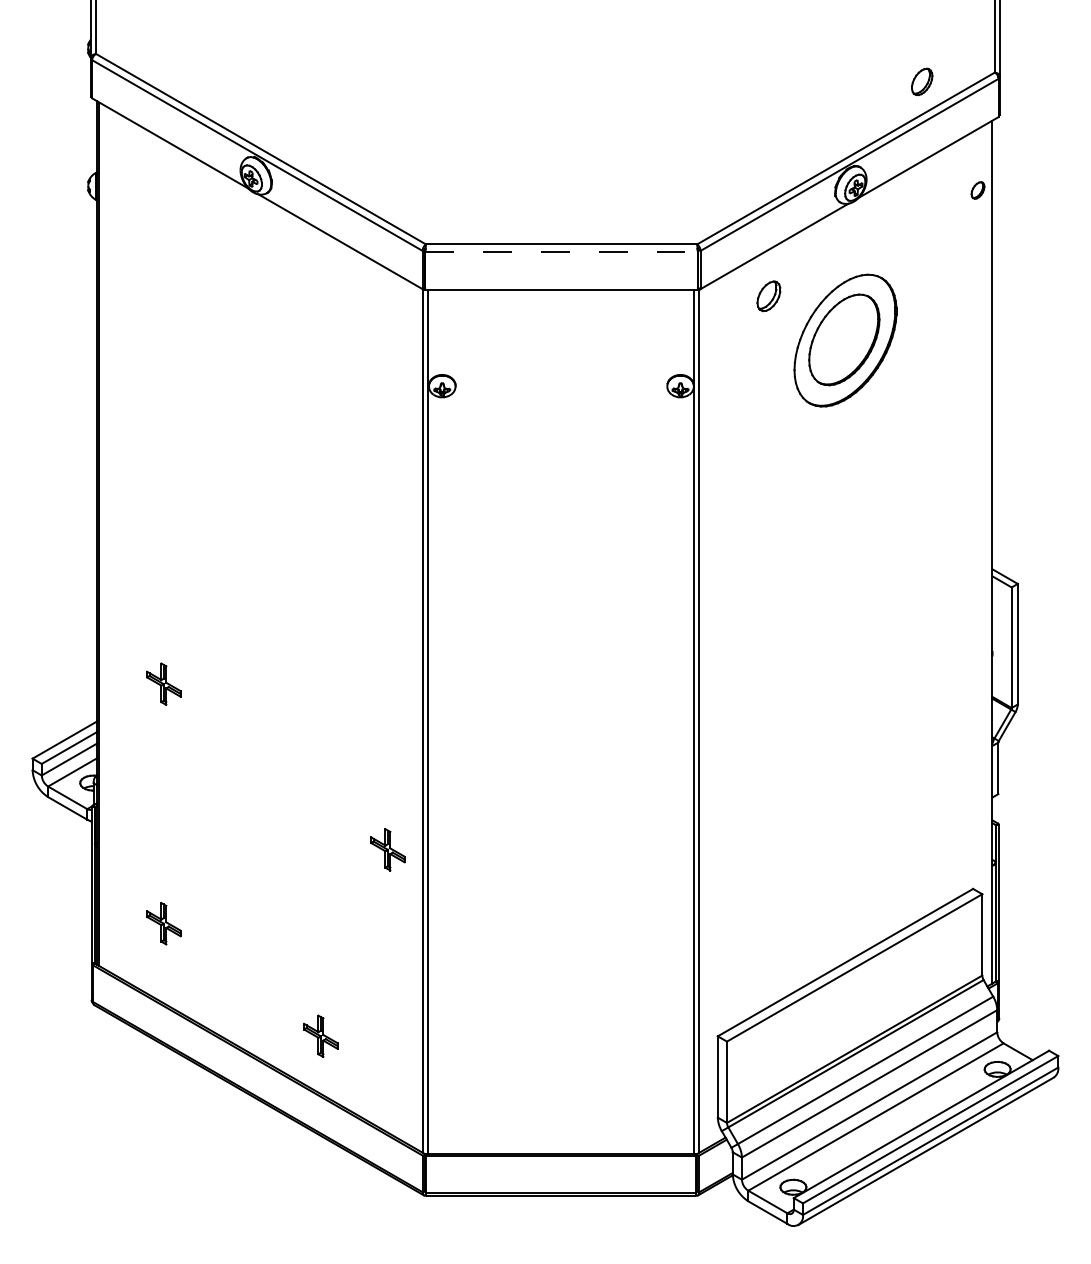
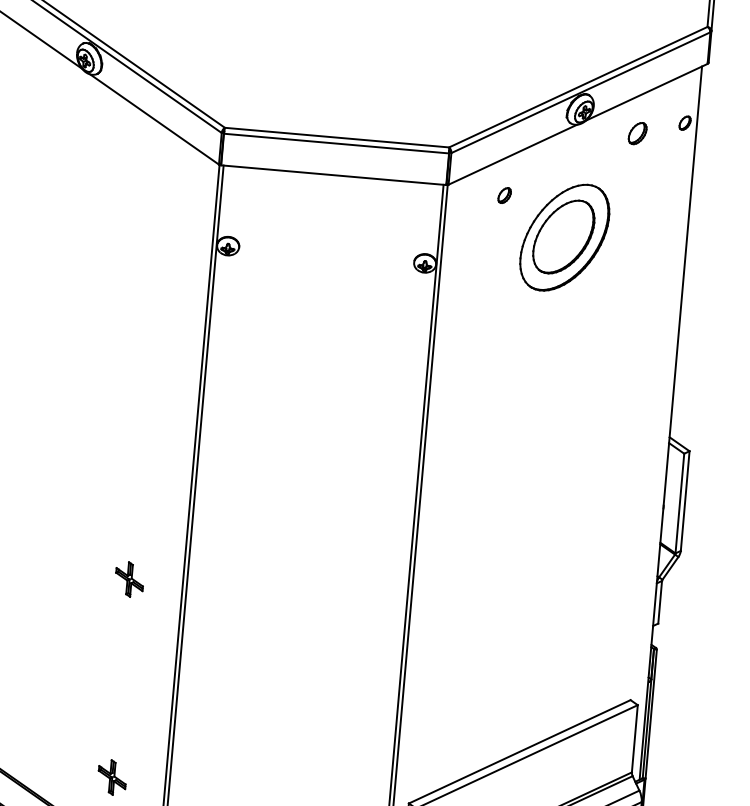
part: (922, 81) -> (638, 133), moved
line: (562, 251) -> (337, 143), dashed -> solid
part: (768, 296) -> (504, 195), size x0.62
part: (387, 849) -> (129, 579), moved
part: (320, 1036) -> (111, 777), moved

